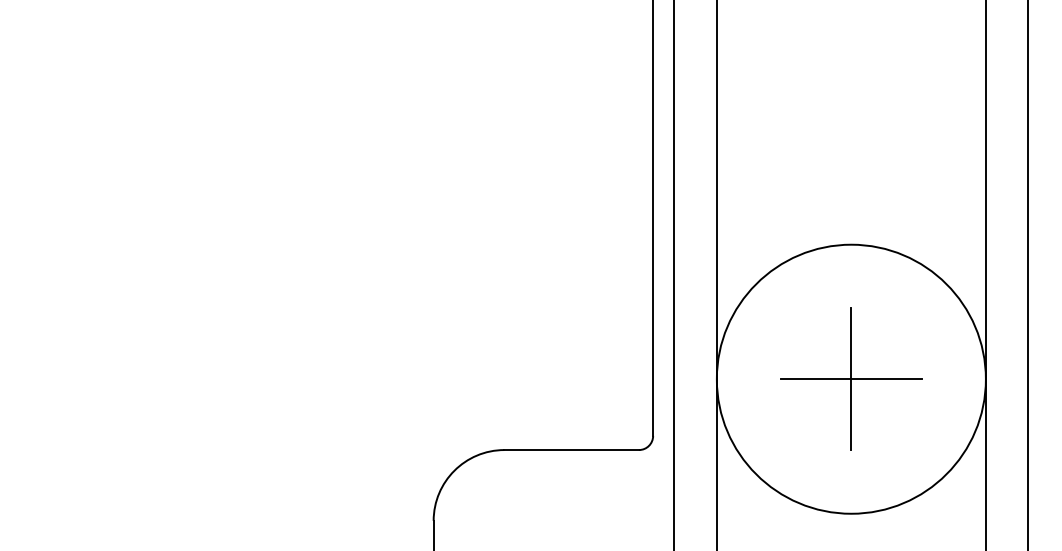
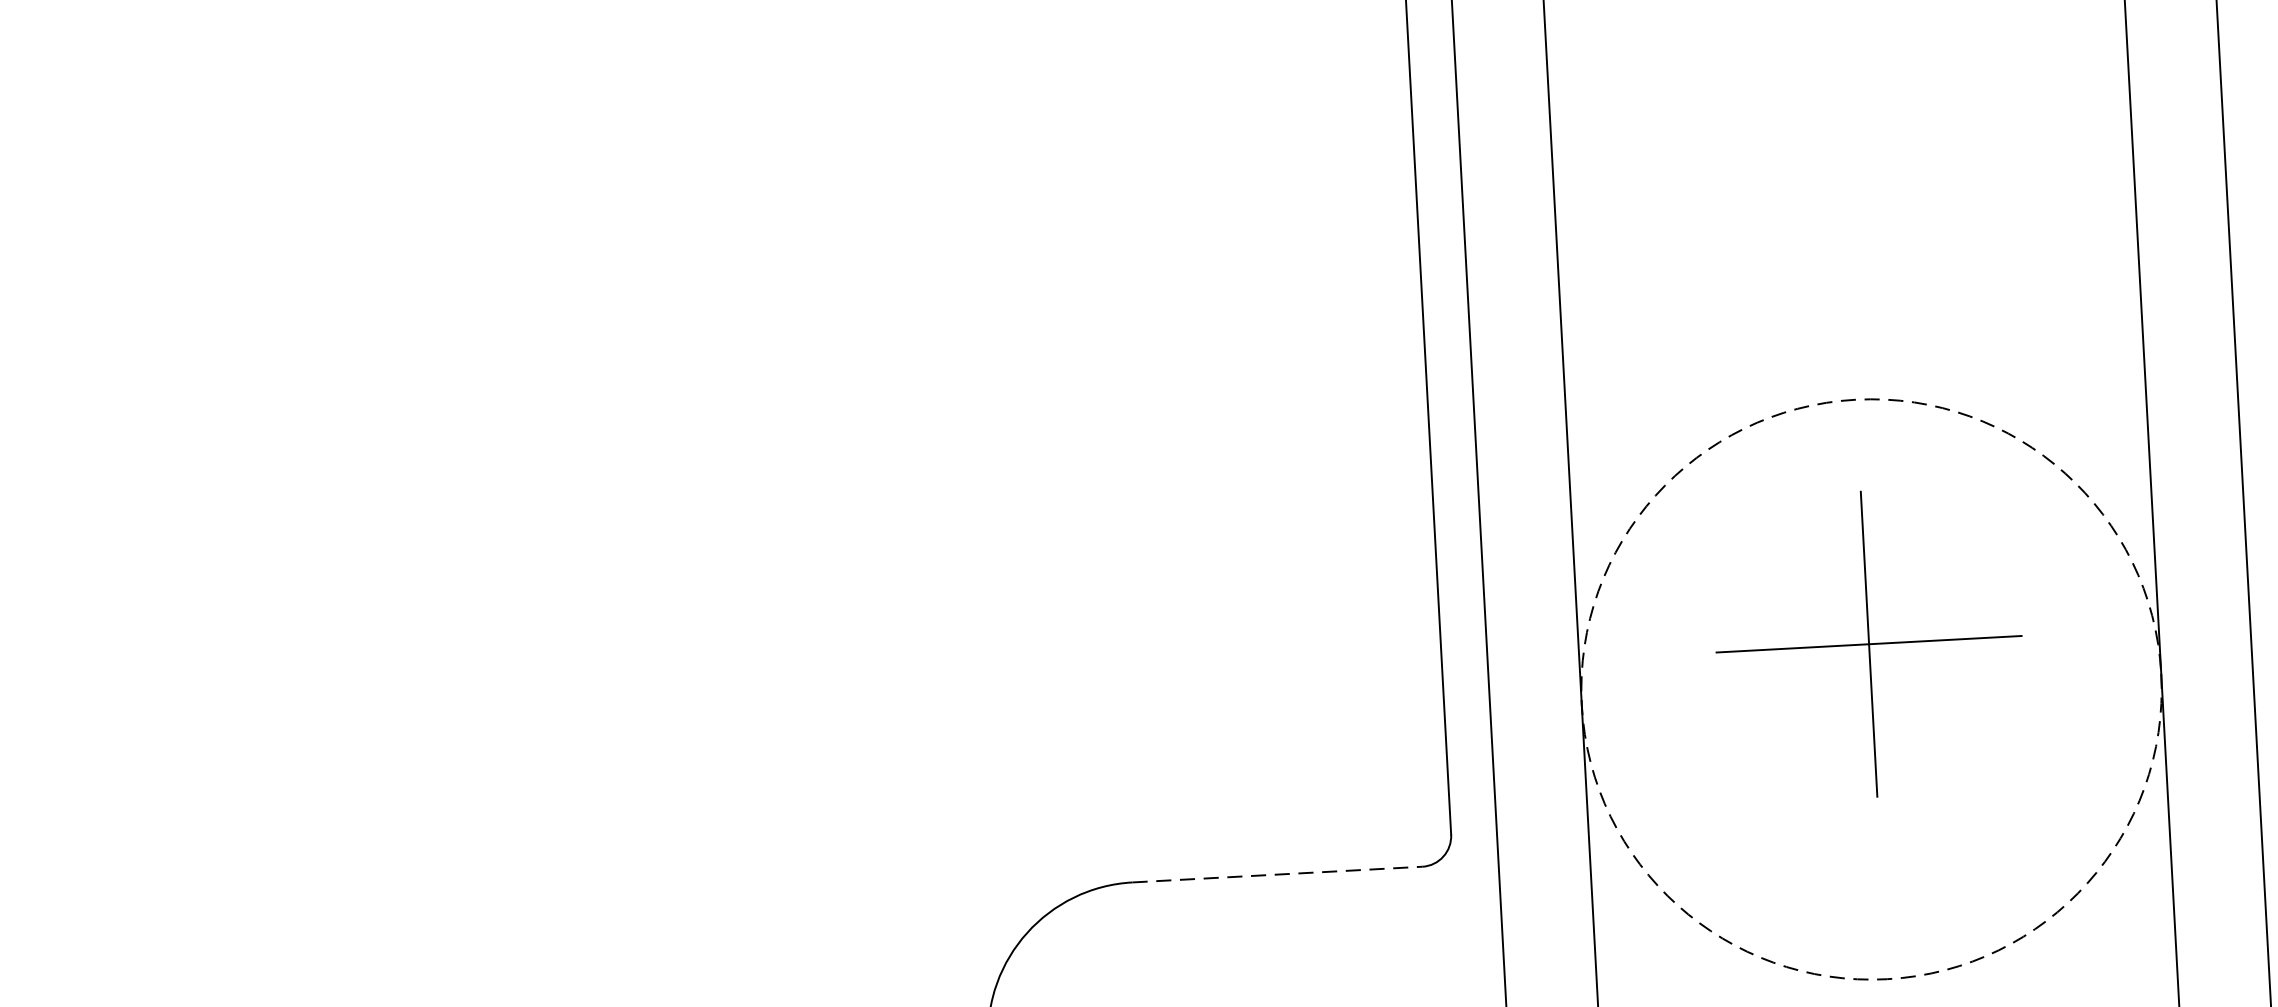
circle: (850, 378) -> (1869, 687), solid -> dashed
part: (851, 378) -> (1869, 642), moved
line: (572, 450) -> (1279, 875), solid -> dashed

